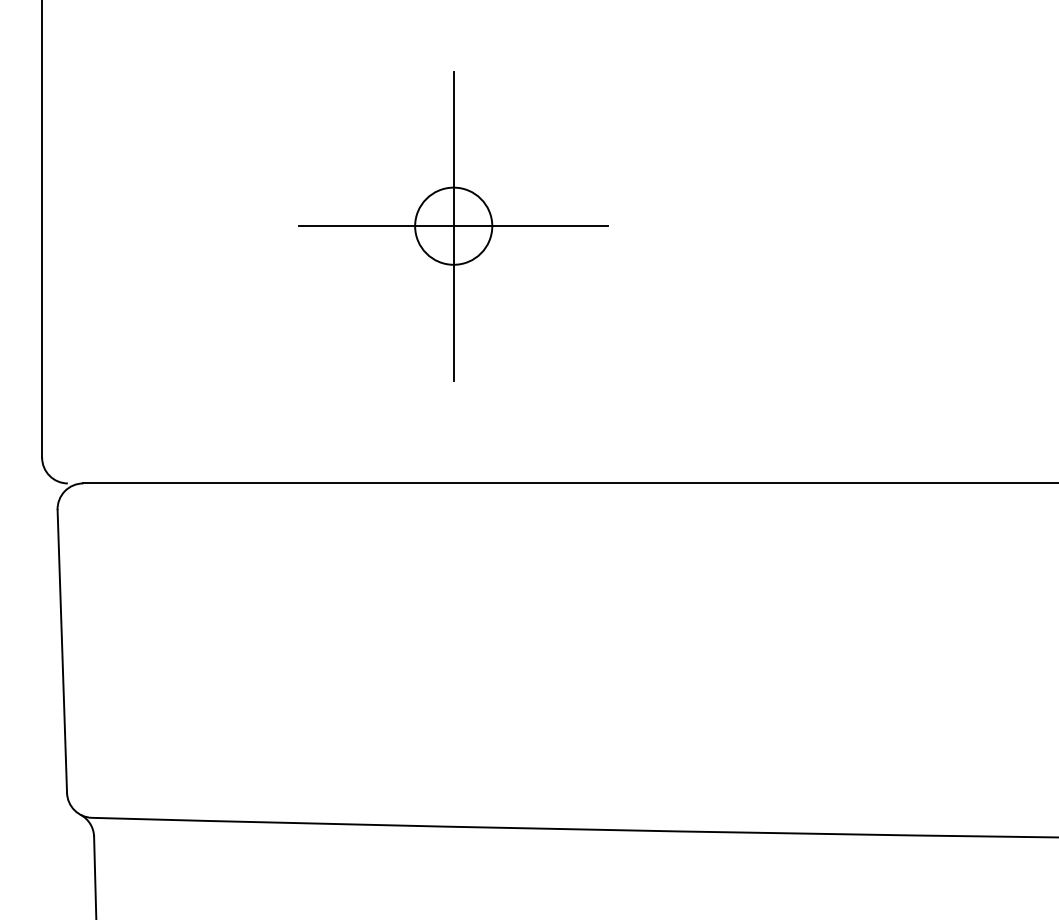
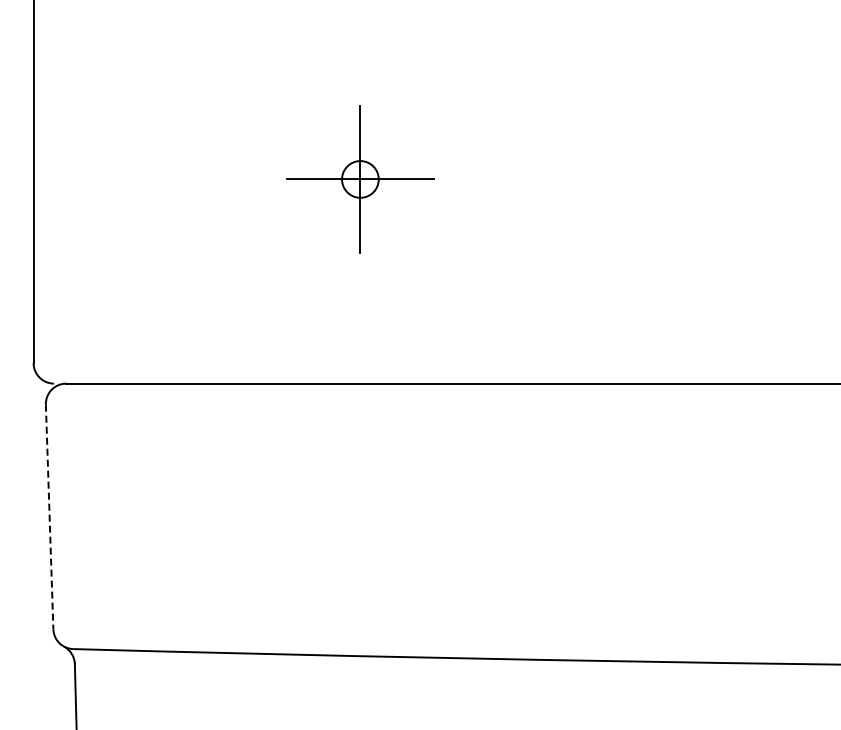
part: (453, 226) -> (360, 179), size x0.6
line: (62, 652) -> (49, 517), solid -> dashed

